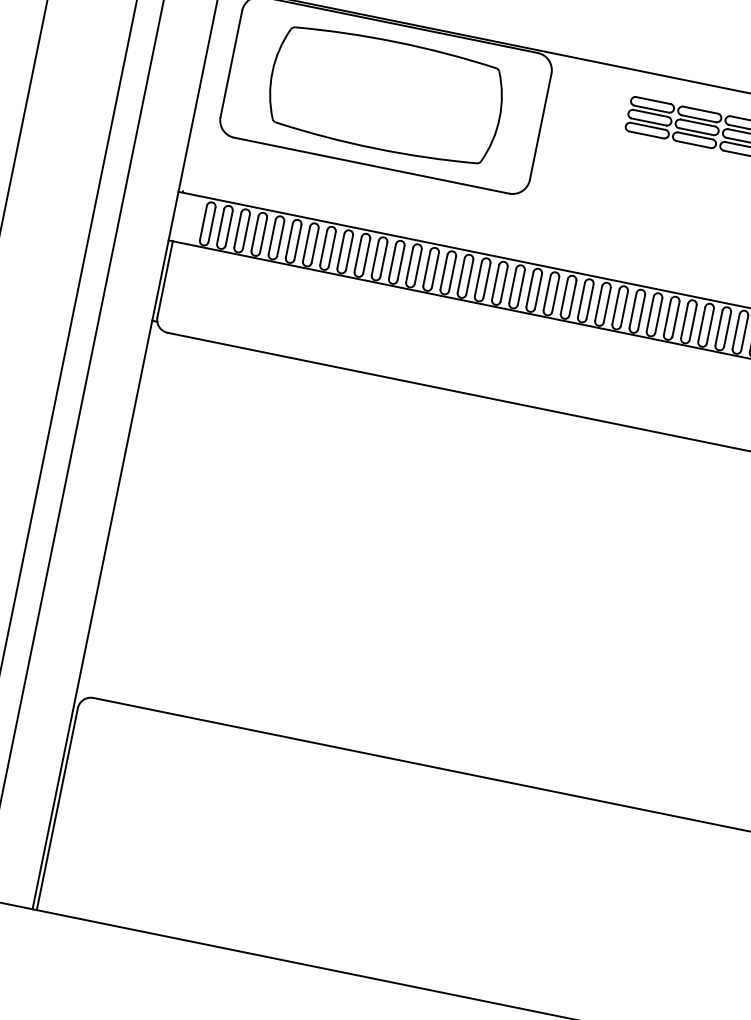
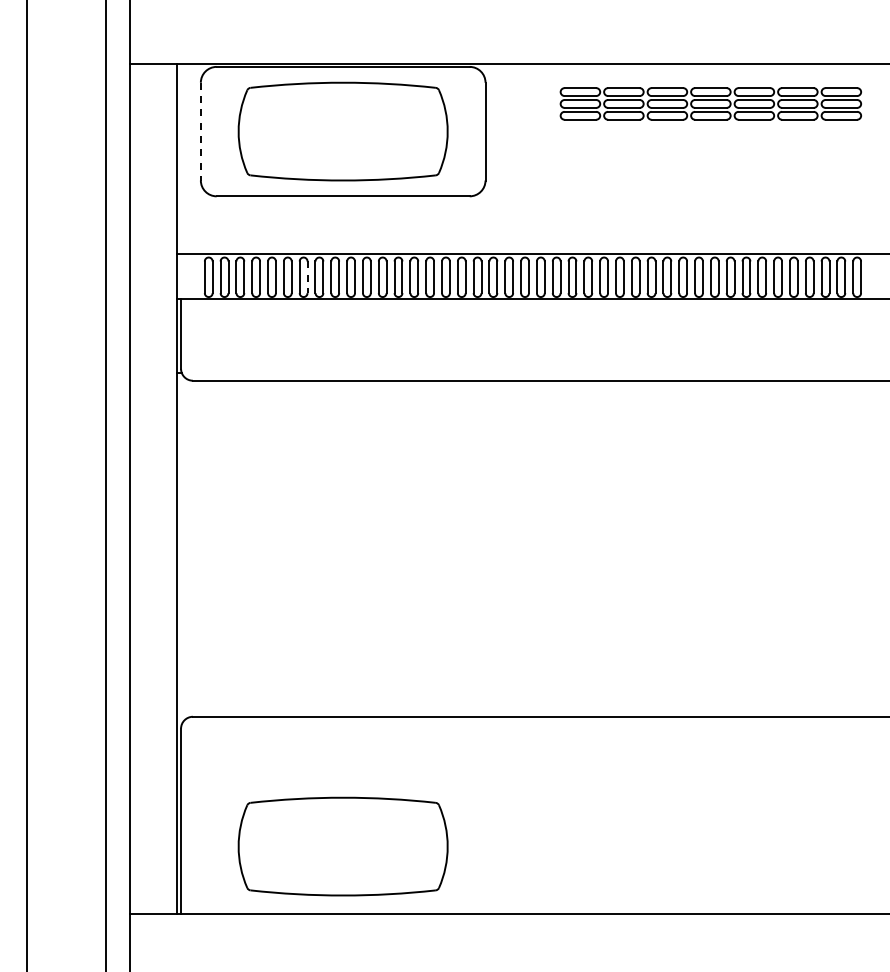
line: (231, 63) -> (200, 131), solid -> dashed
line: (315, 245) -> (307, 277), solid -> dashed
part: (227, 871) -> (342, 846), added

